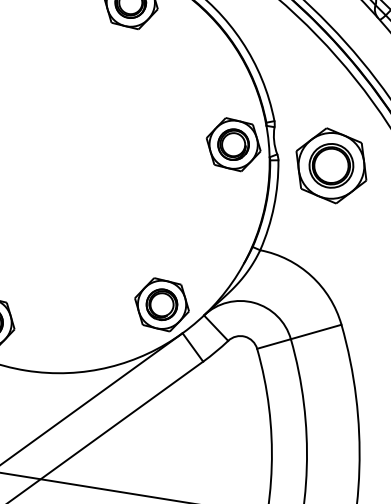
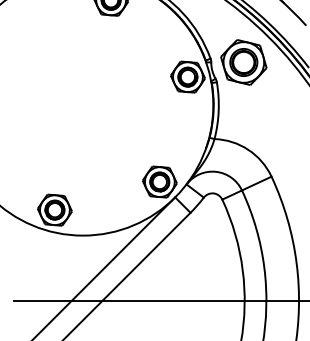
part: (330, 165) -> (243, 62), moved

